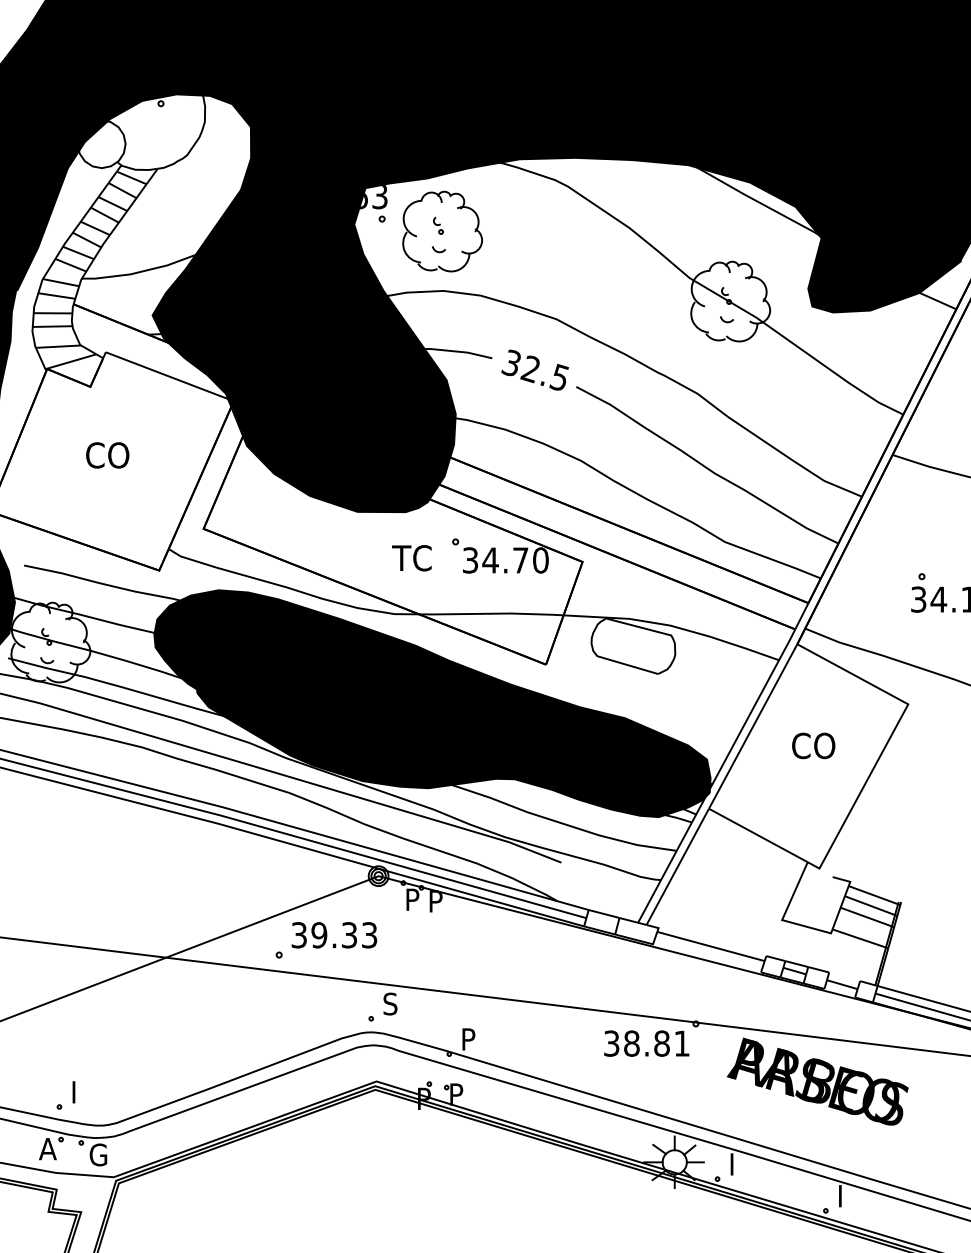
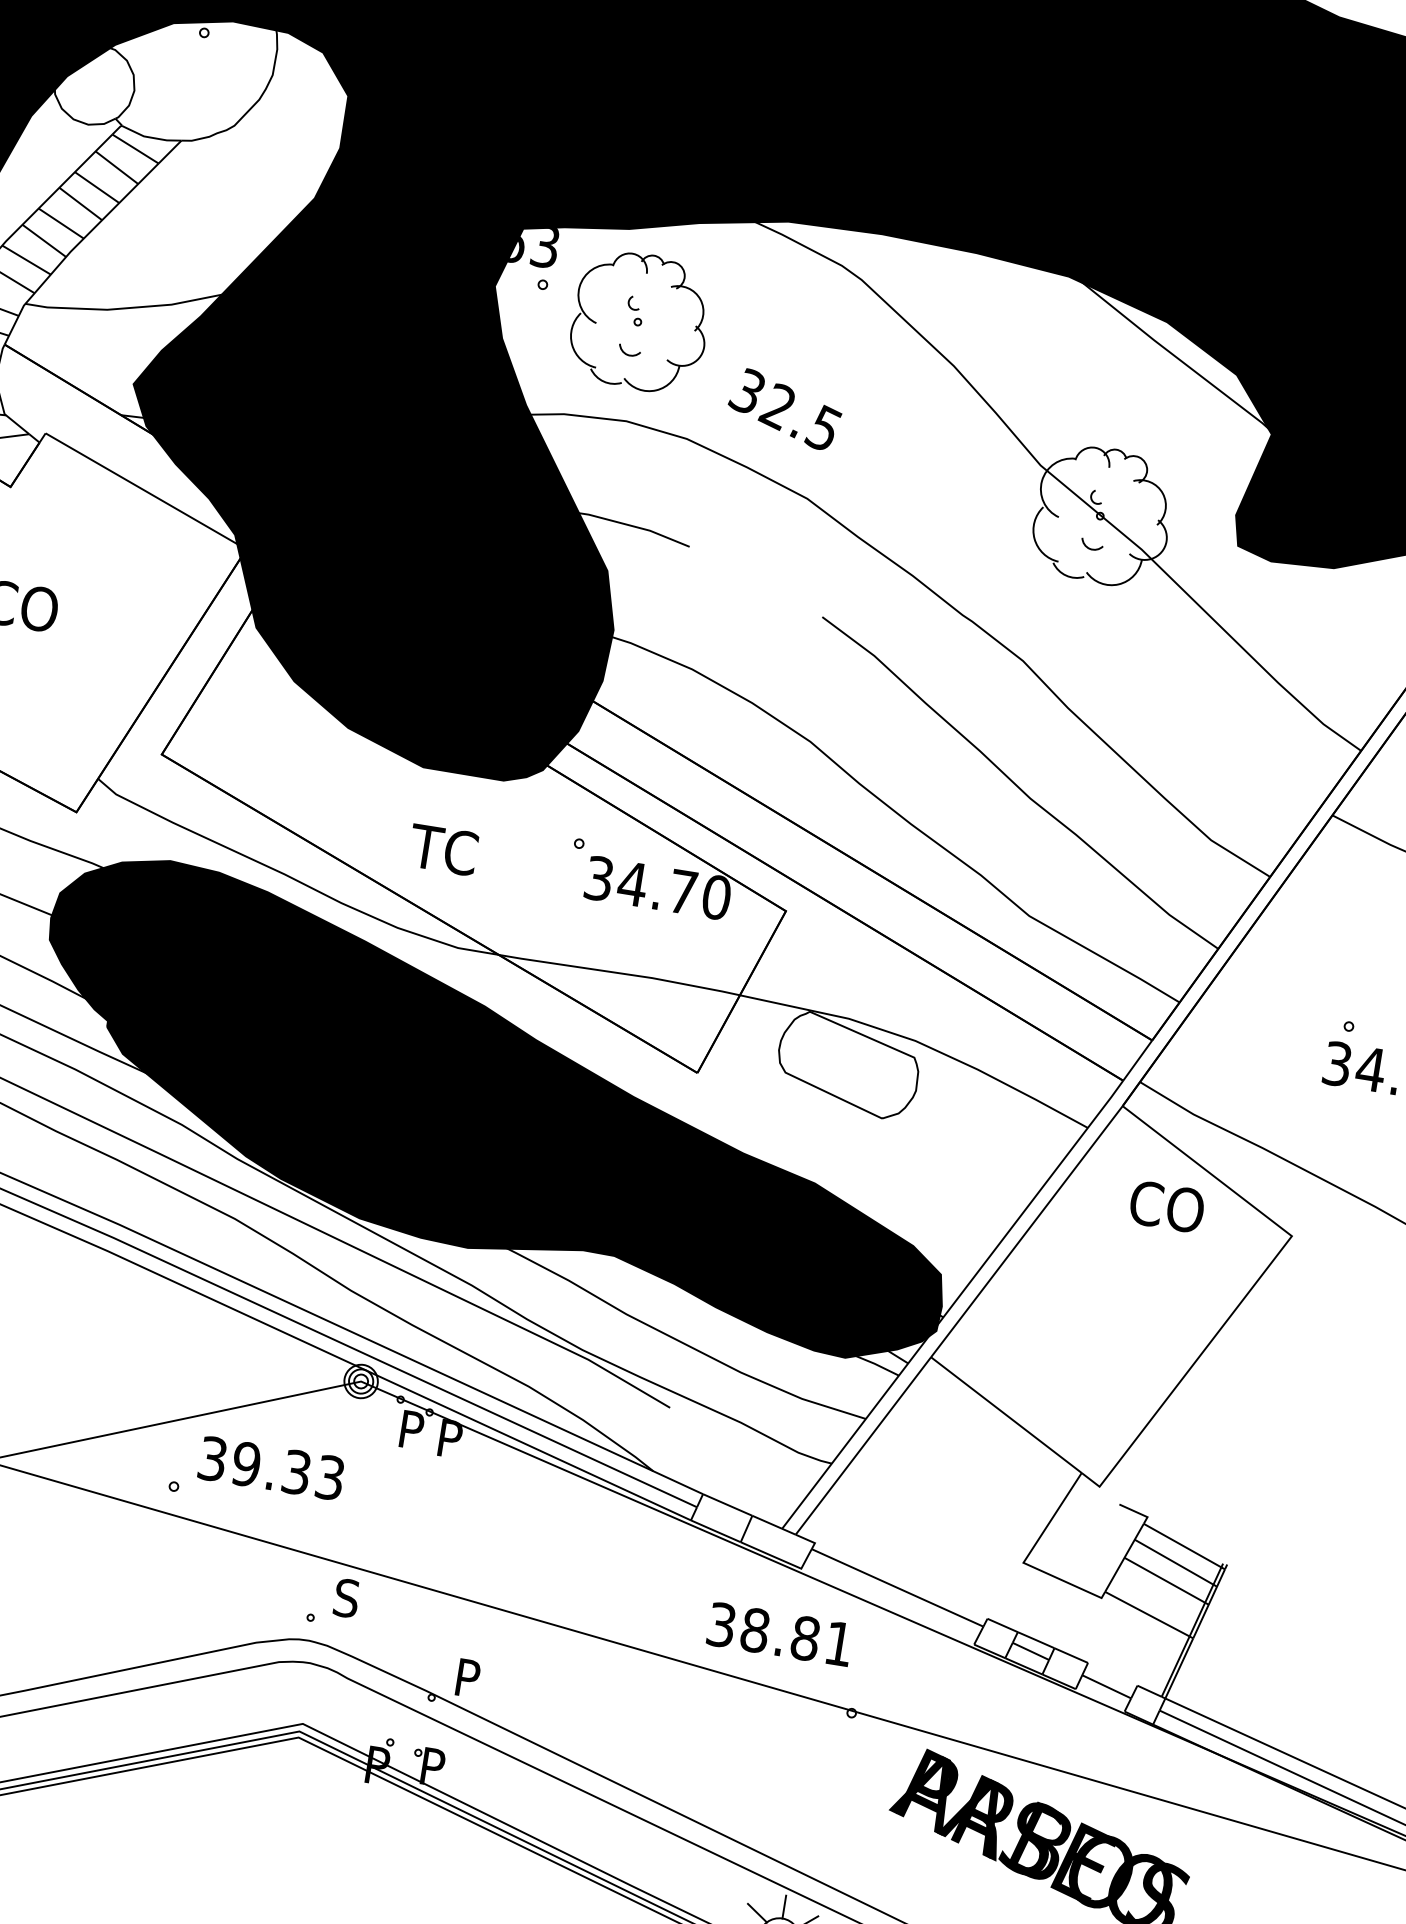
text: (534, 369) -> (784, 408), moved
text: (411, 558) -> (442, 850), moved
text: (813, 745) -> (1166, 1206), moved
text: (646, 1043) -> (779, 1634), moved

